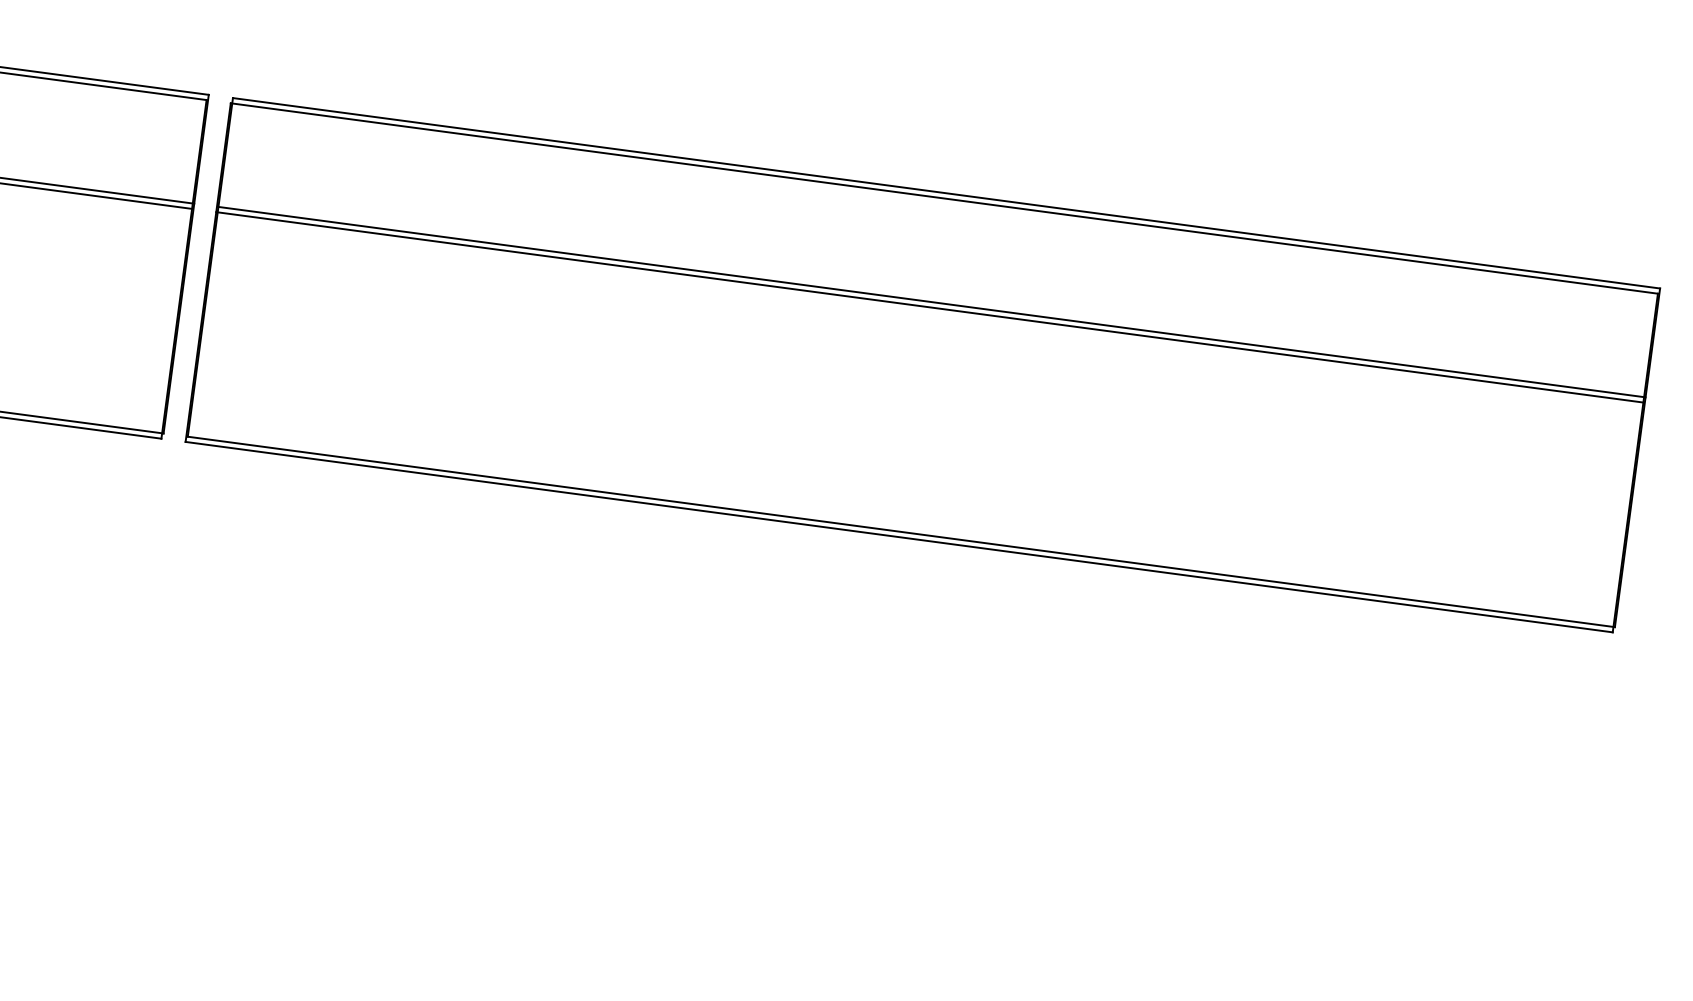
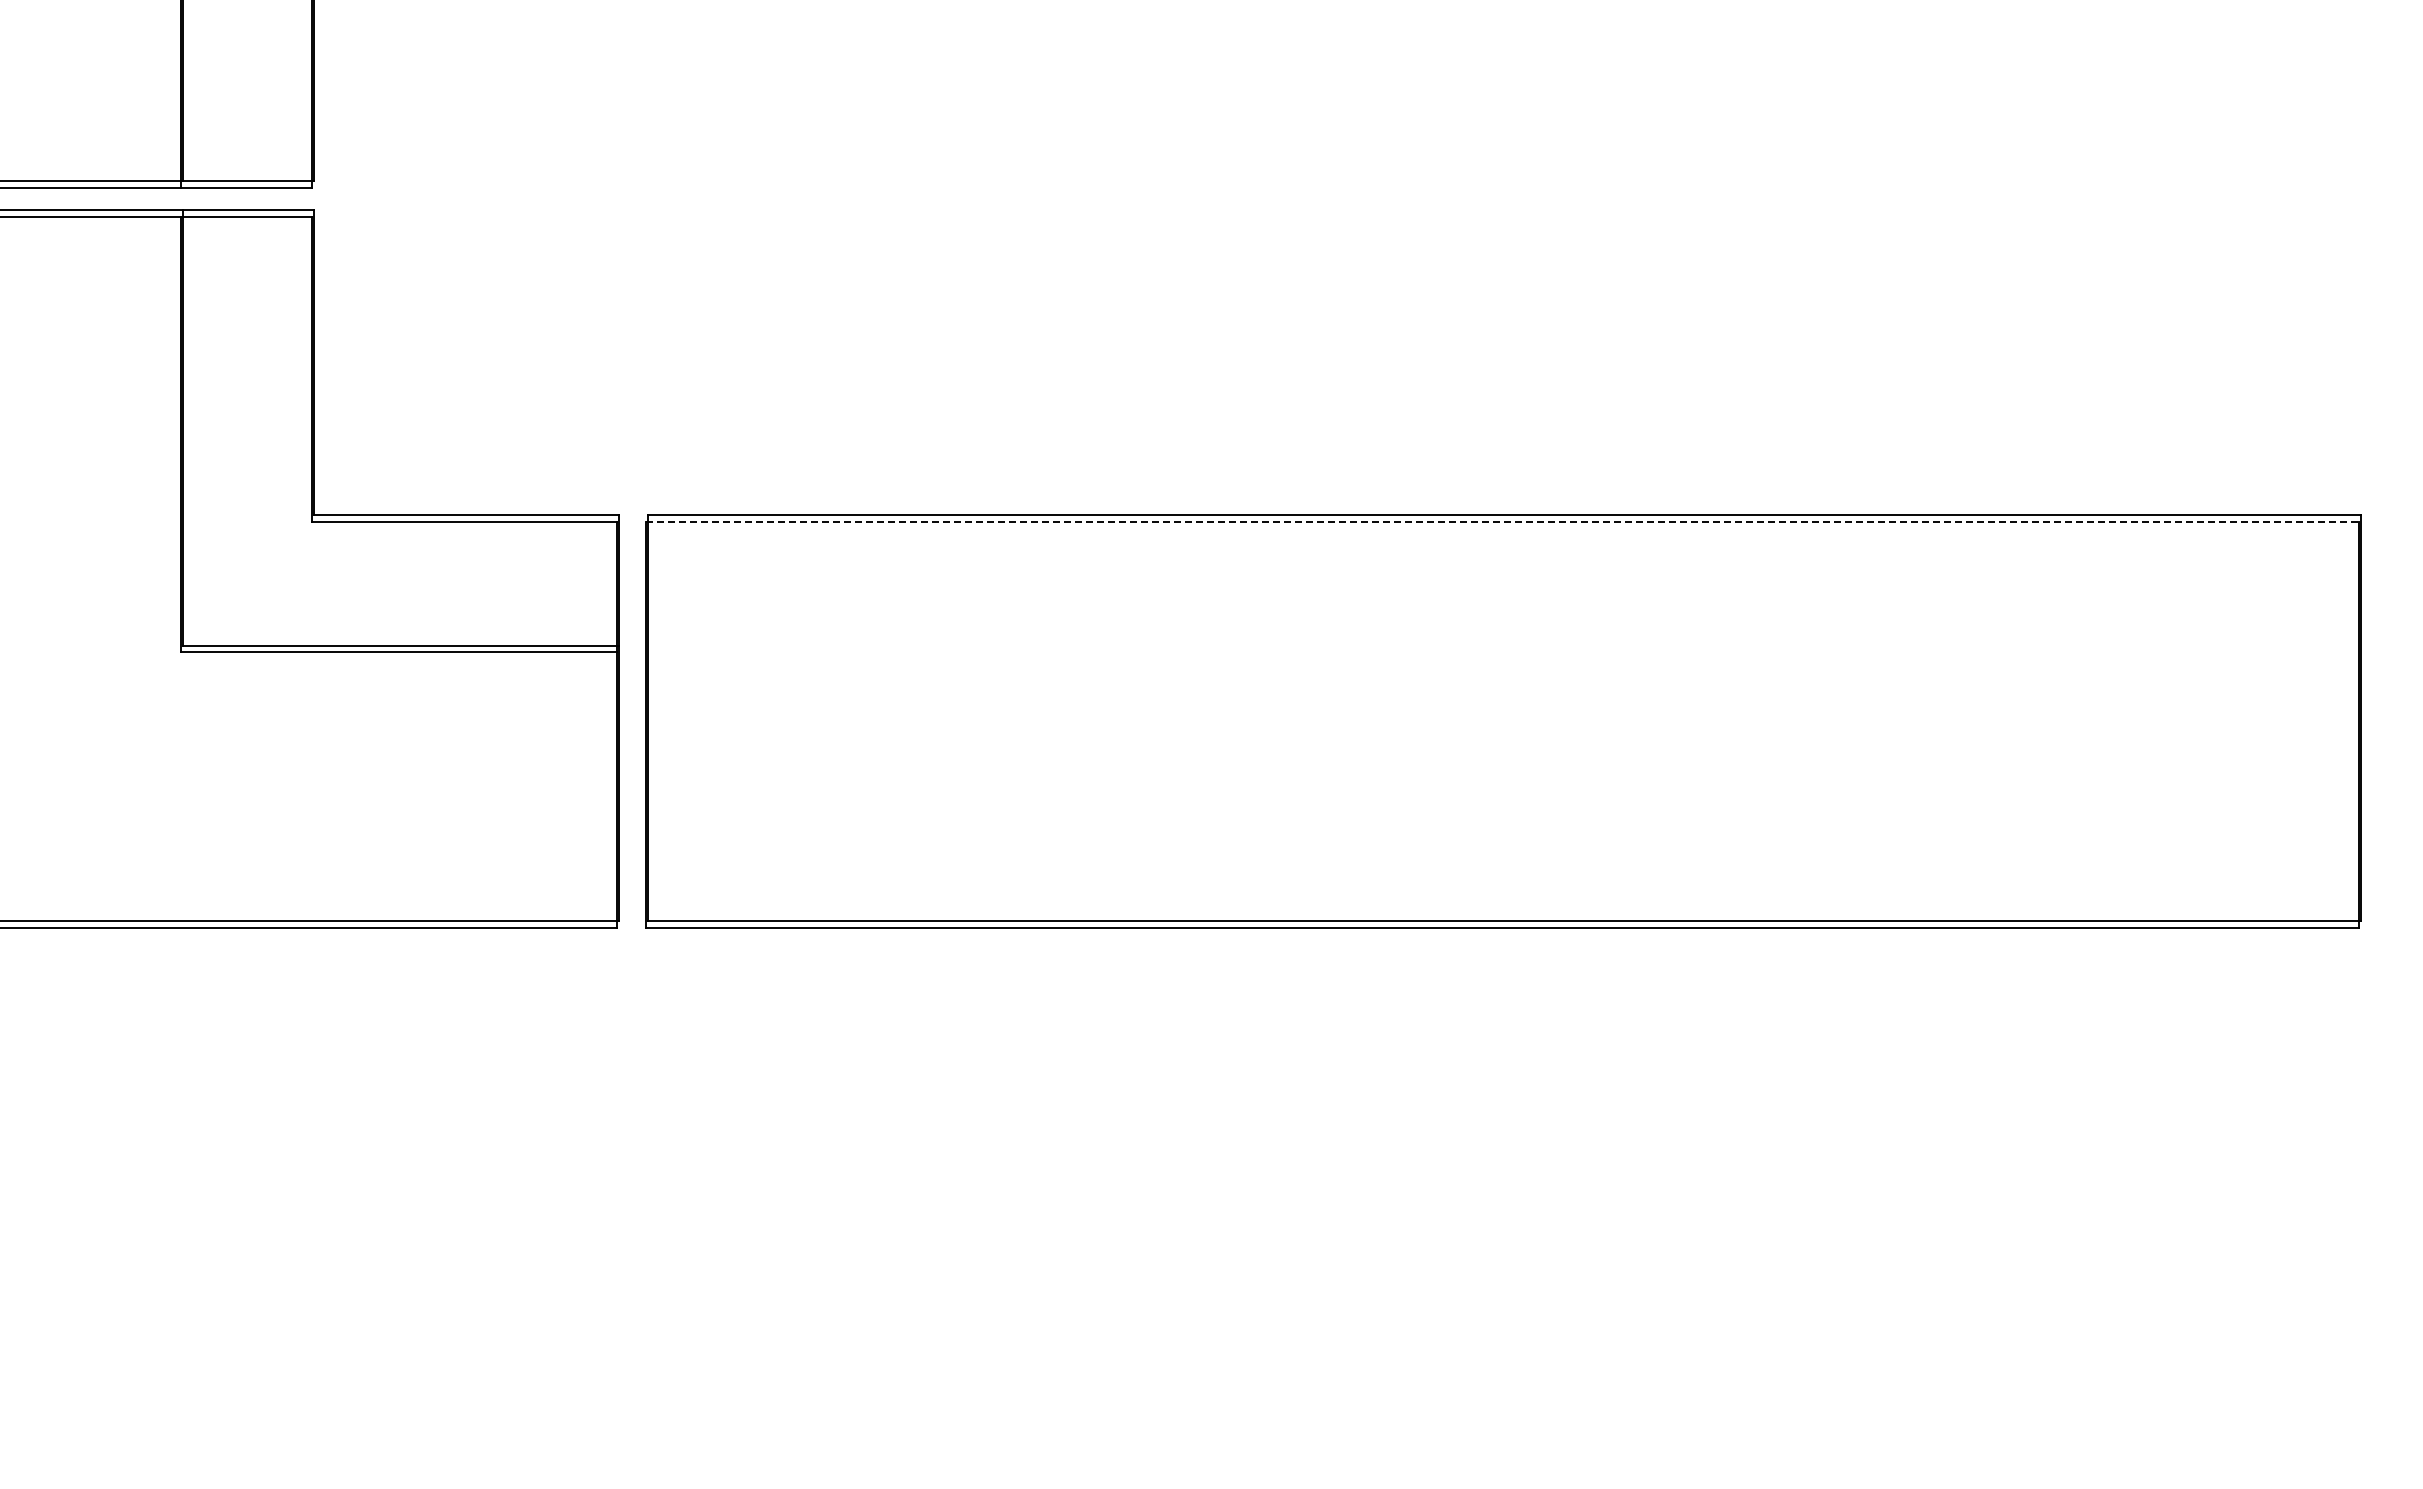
line: (944, 198) -> (1502, 521), solid -> dashed
line: (931, 301) -> (1503, 645), removed
line: (929, 307) -> (1501, 652), removed

